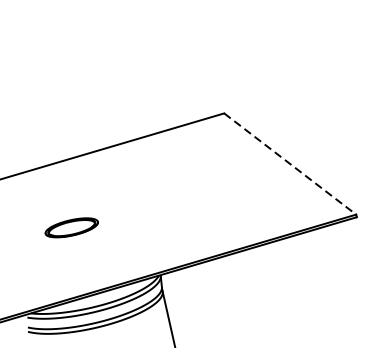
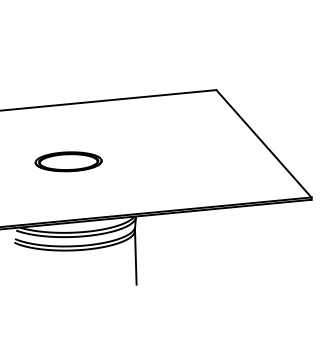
line: (289, 163) -> (263, 143), dashed -> solid
part: (71, 227) -> (68, 161), size x1.43

